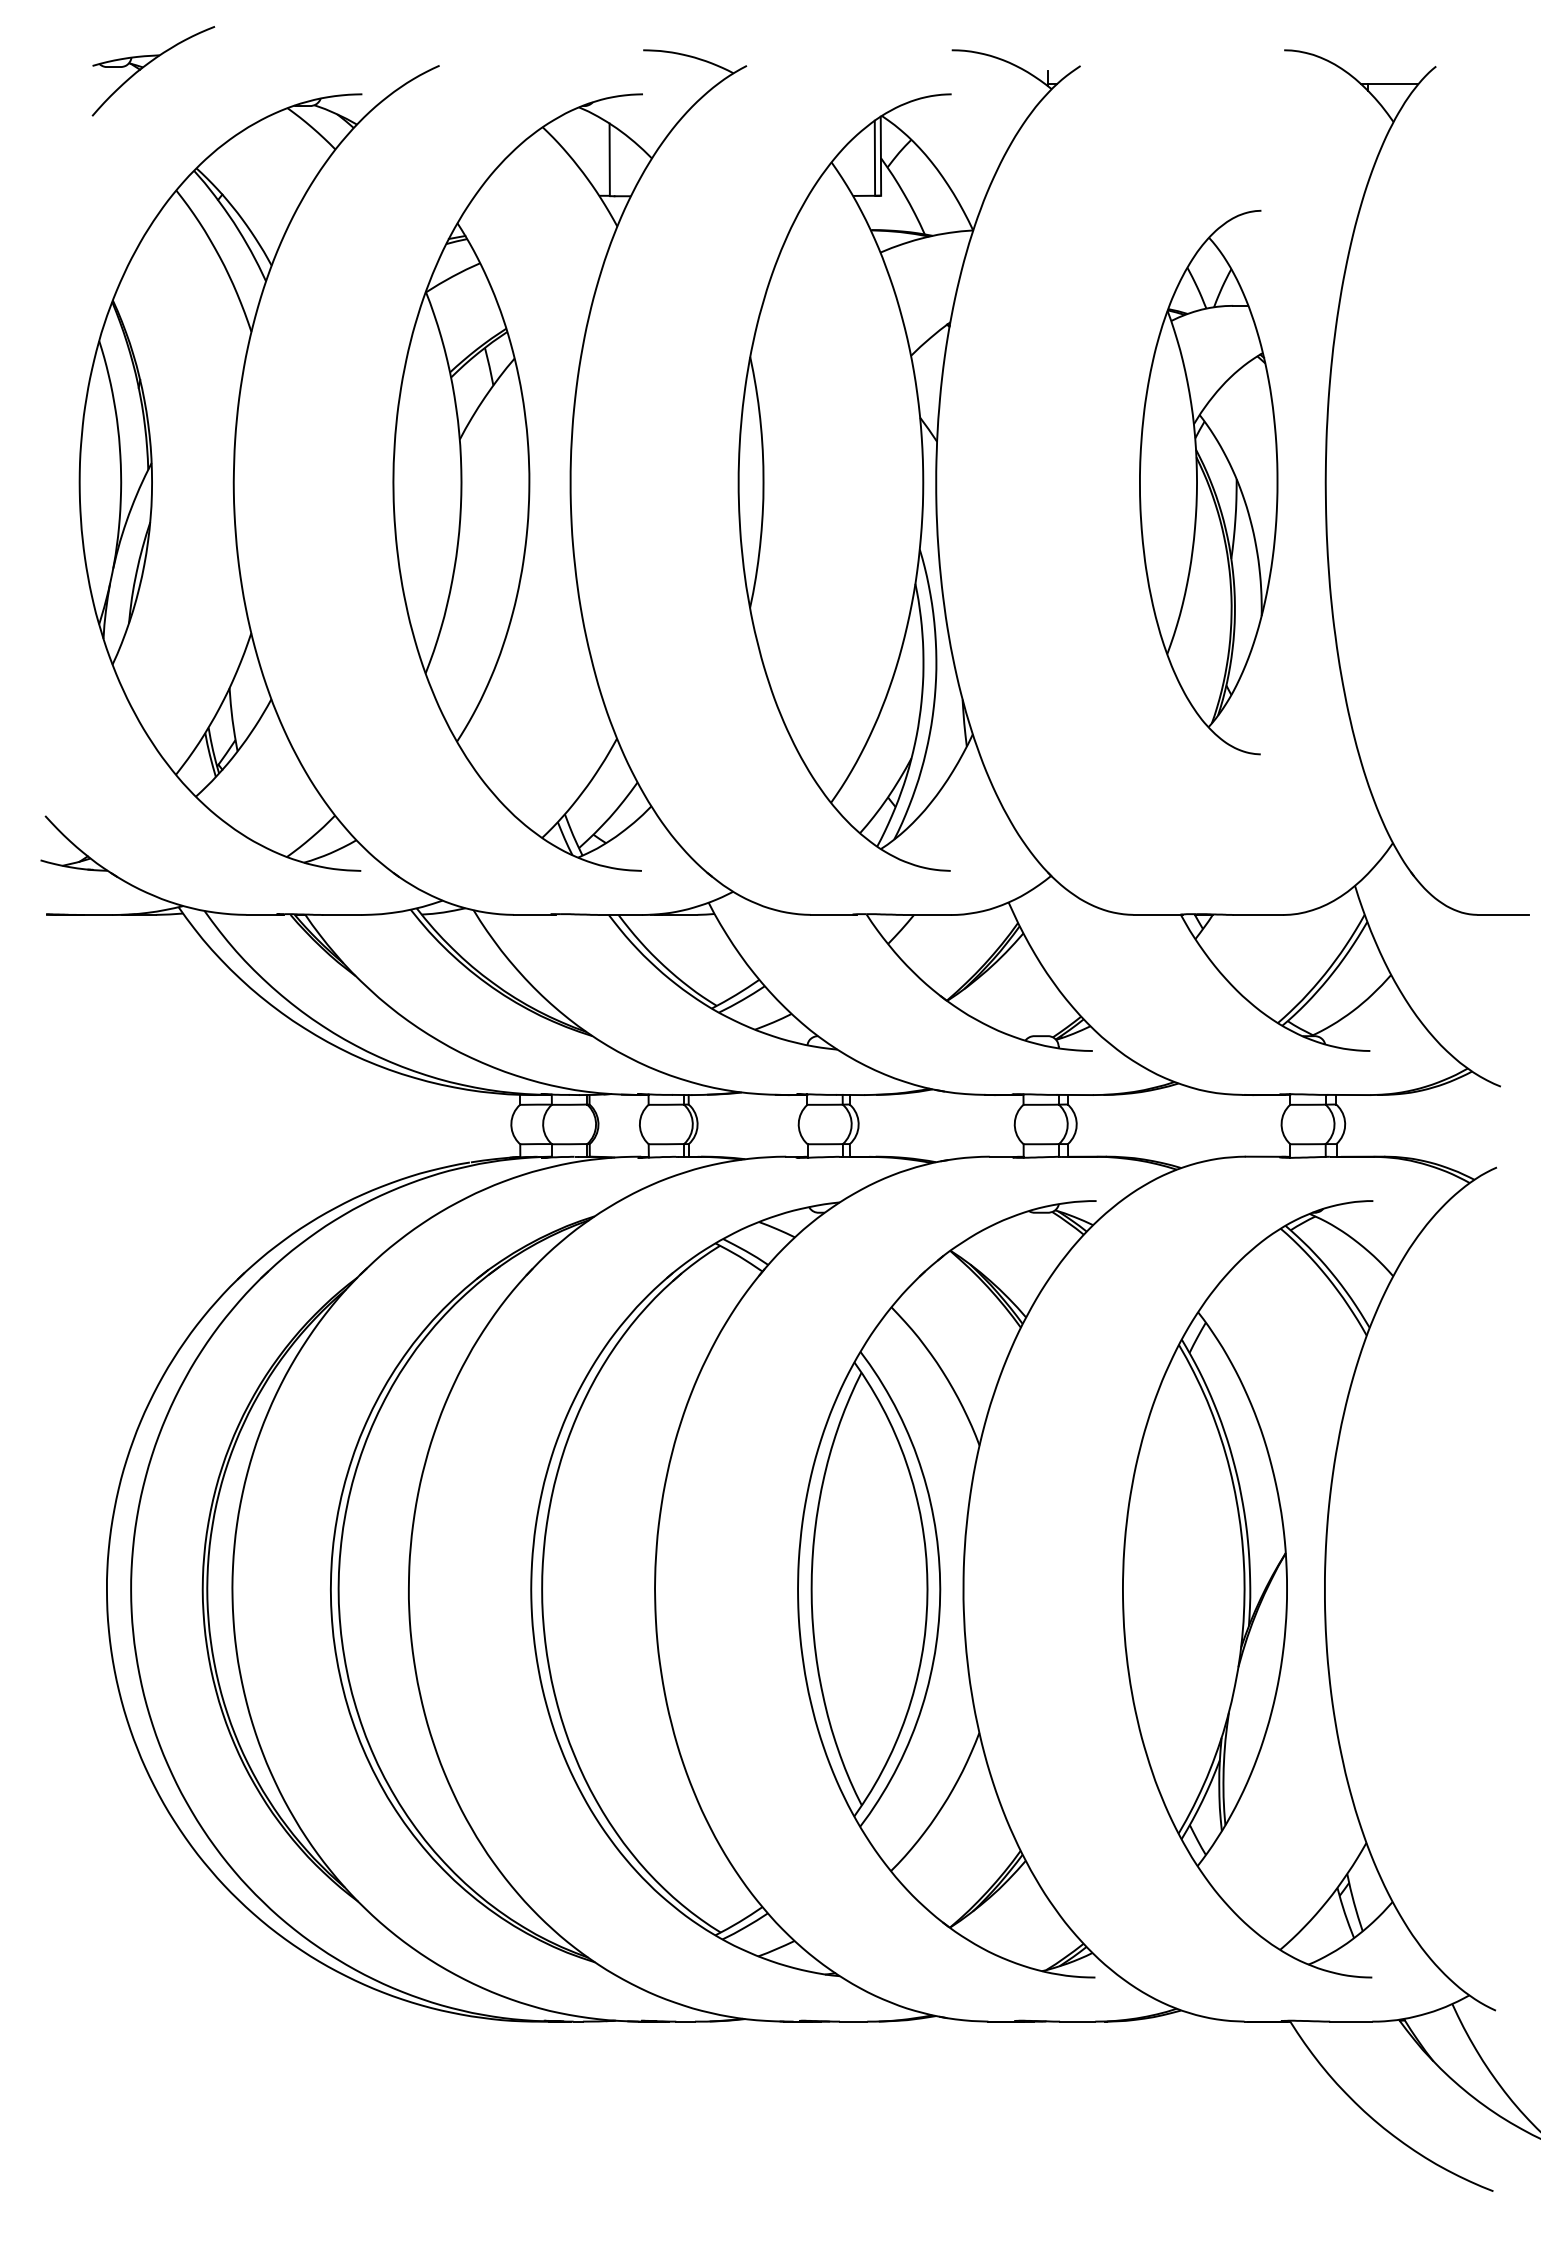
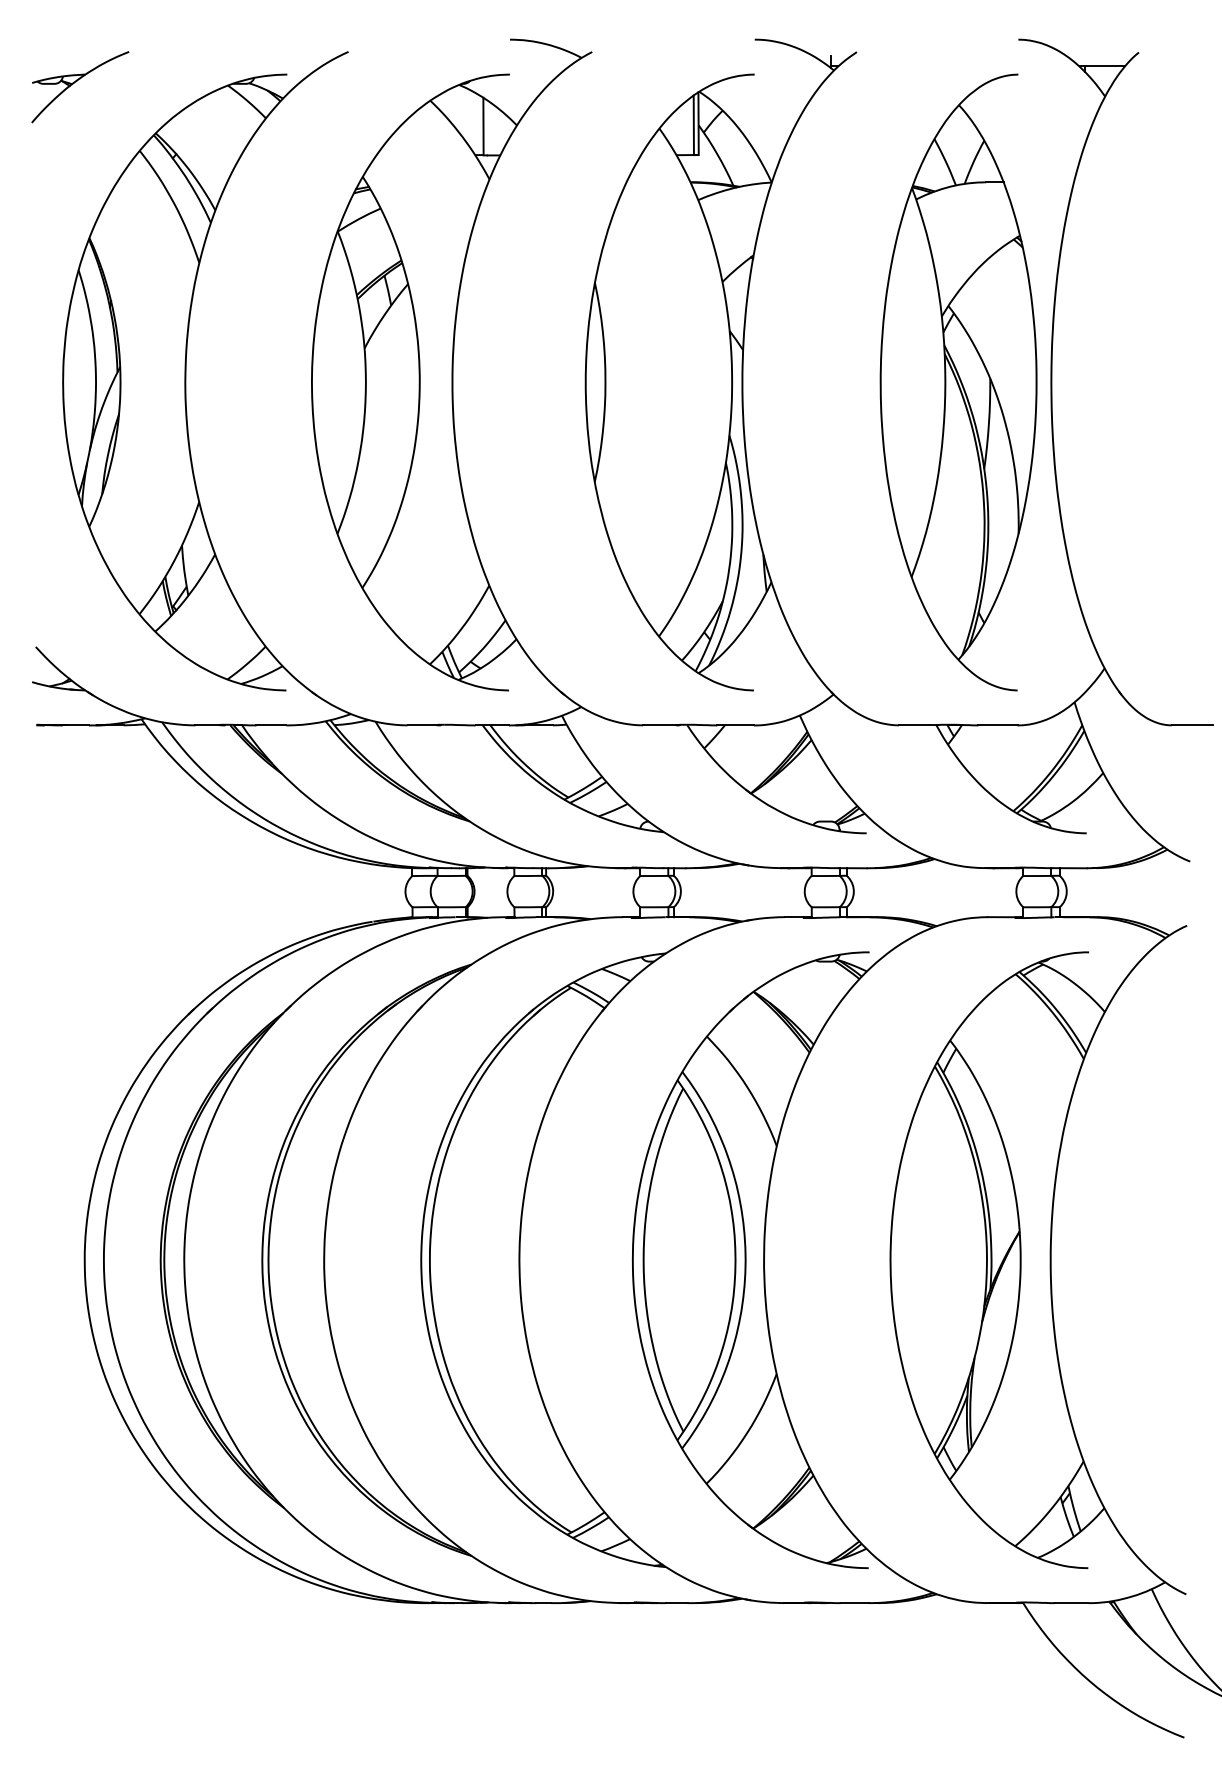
part: (147, 65) -> (75, 82), moved
part: (1208, 482) -> (958, 382), size x1.43

